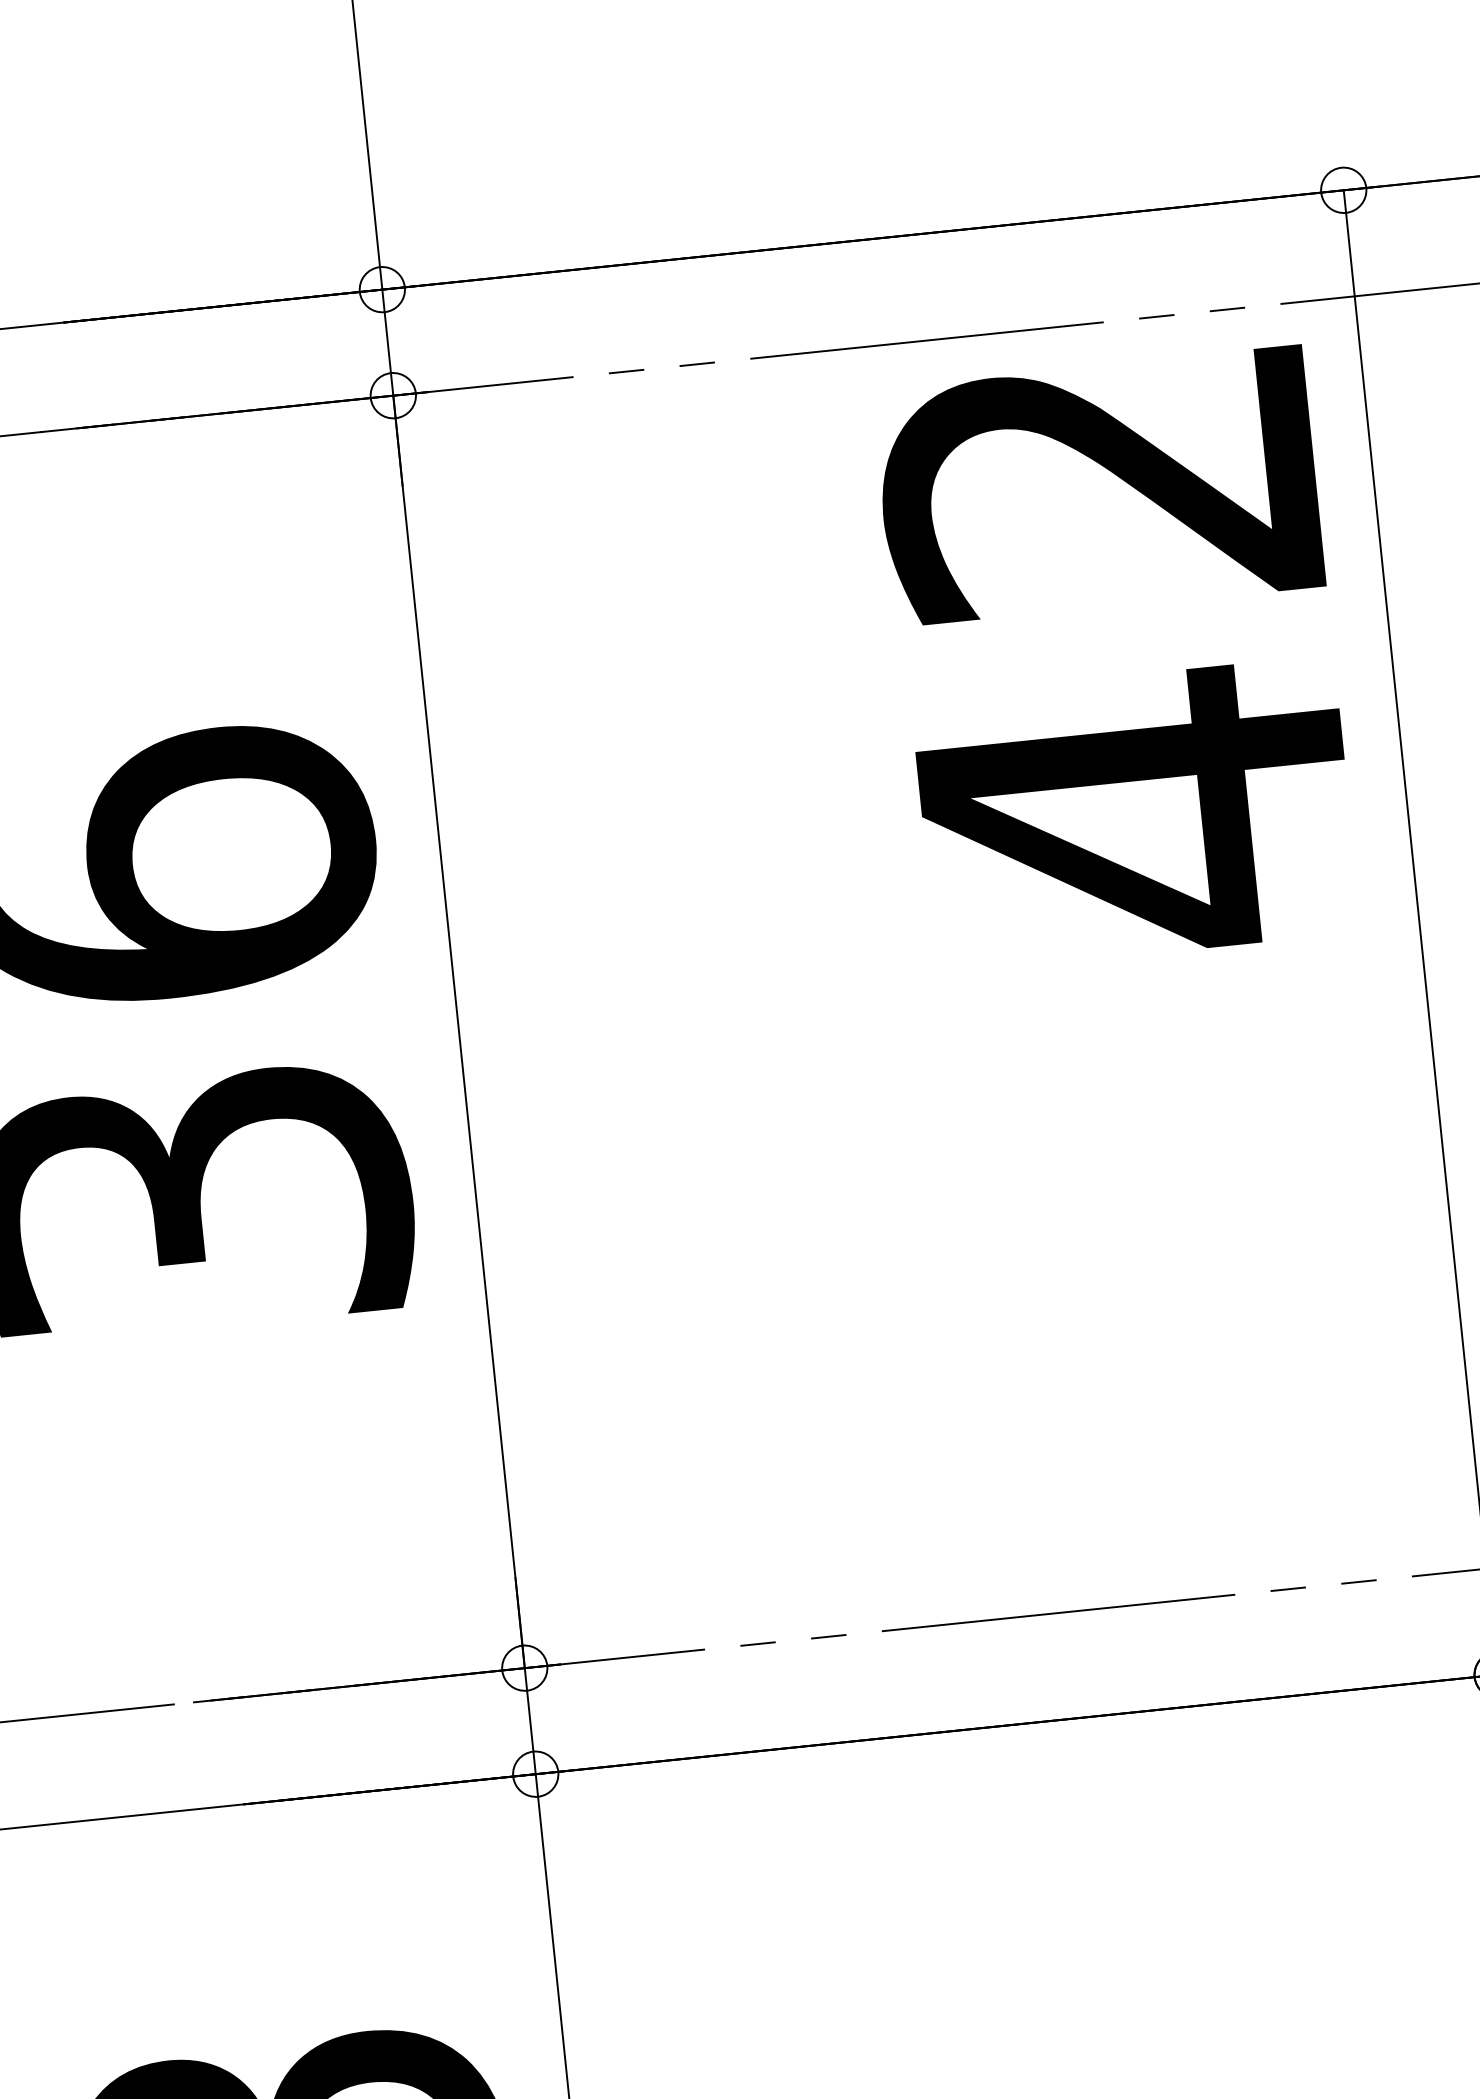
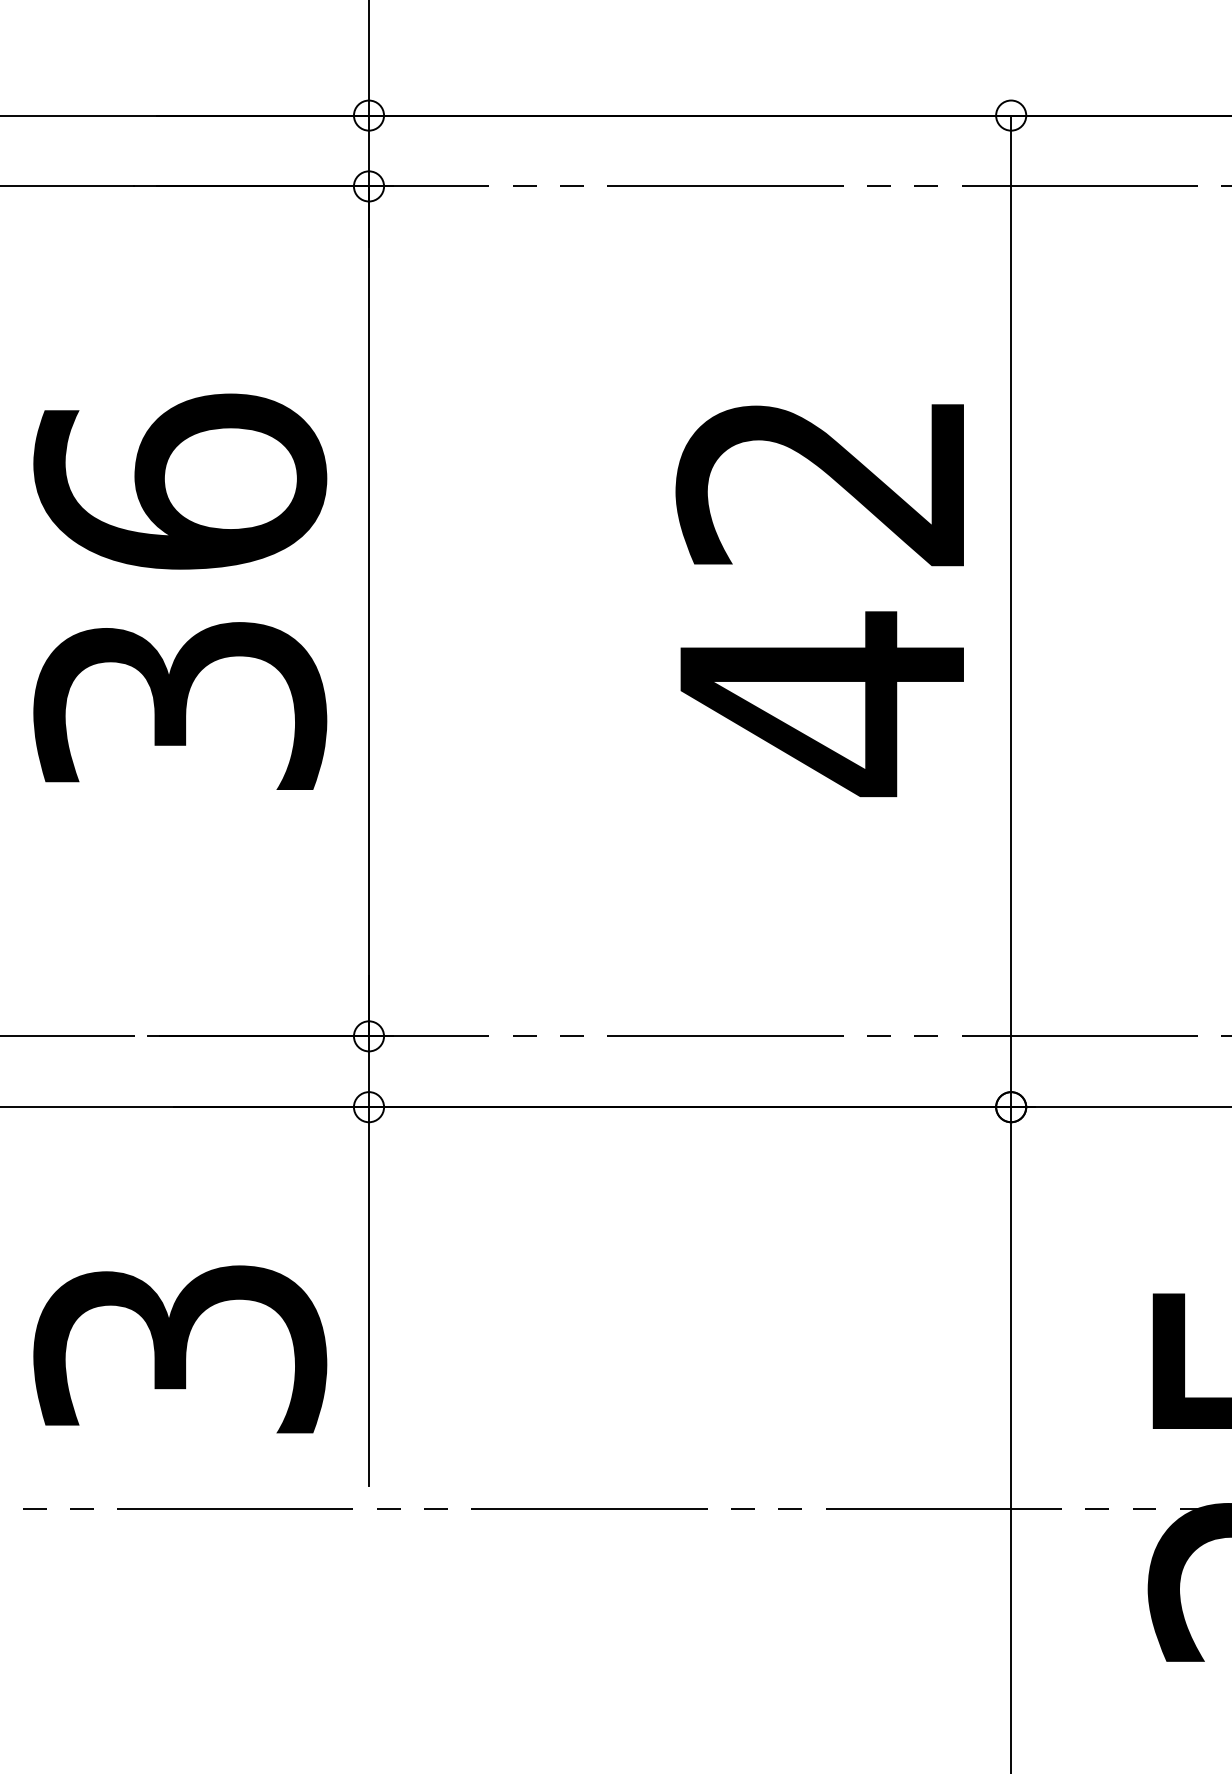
text: (1115, 660) -> (819, 600), moved

